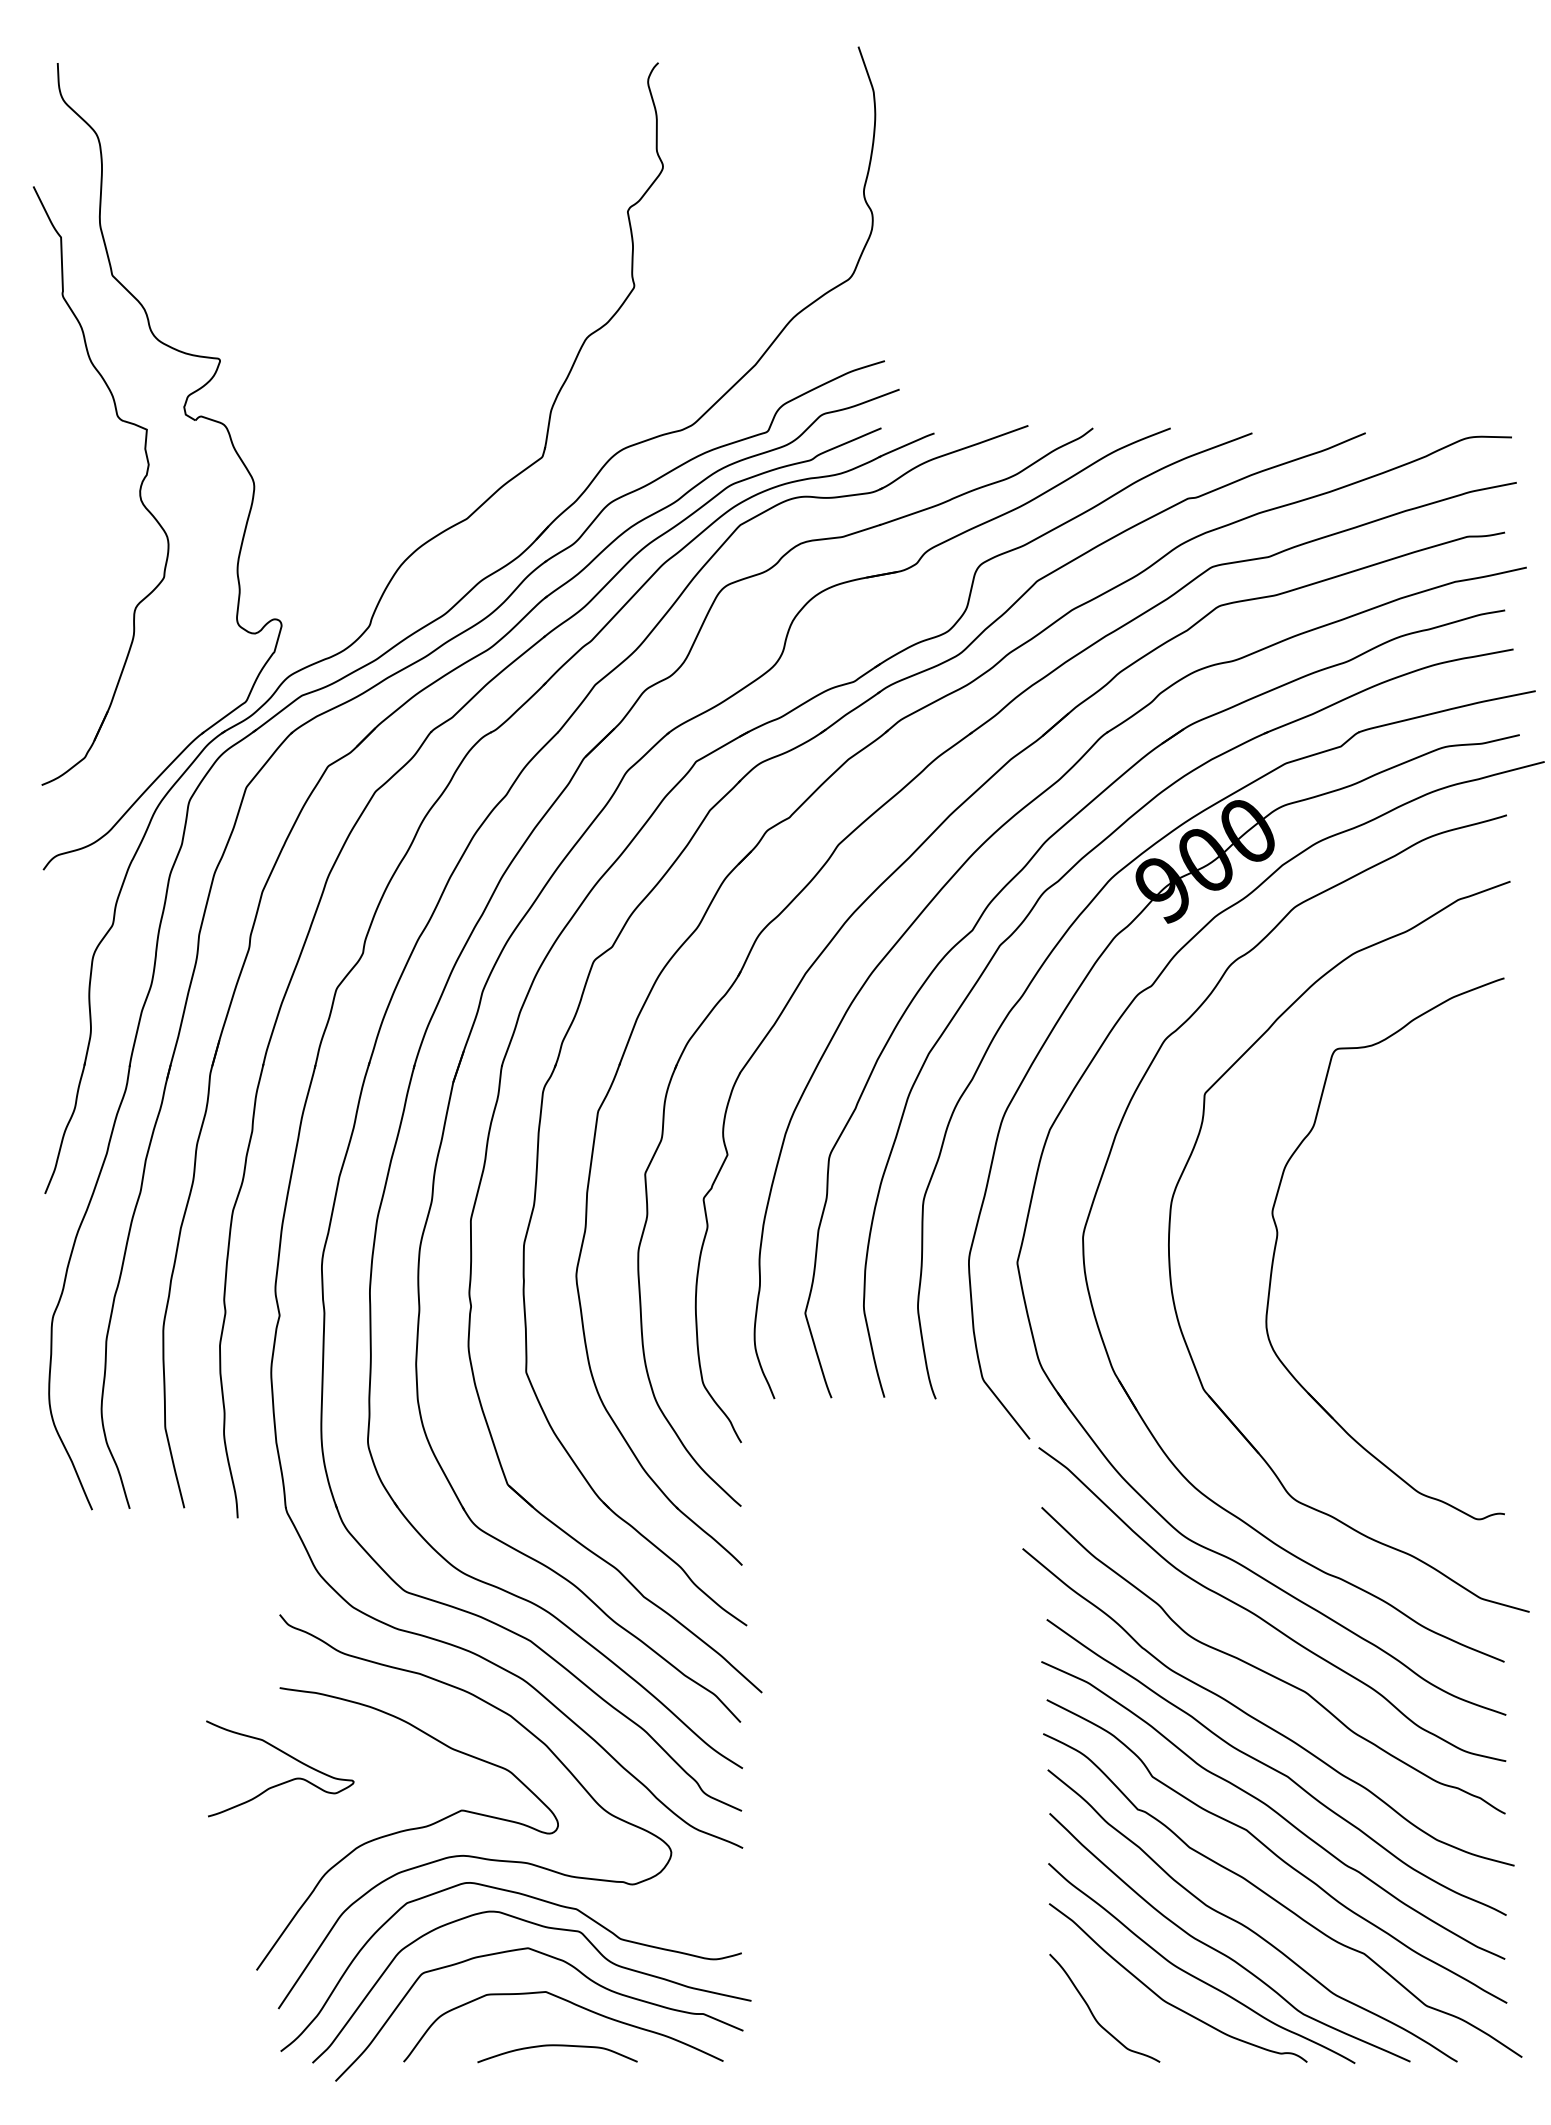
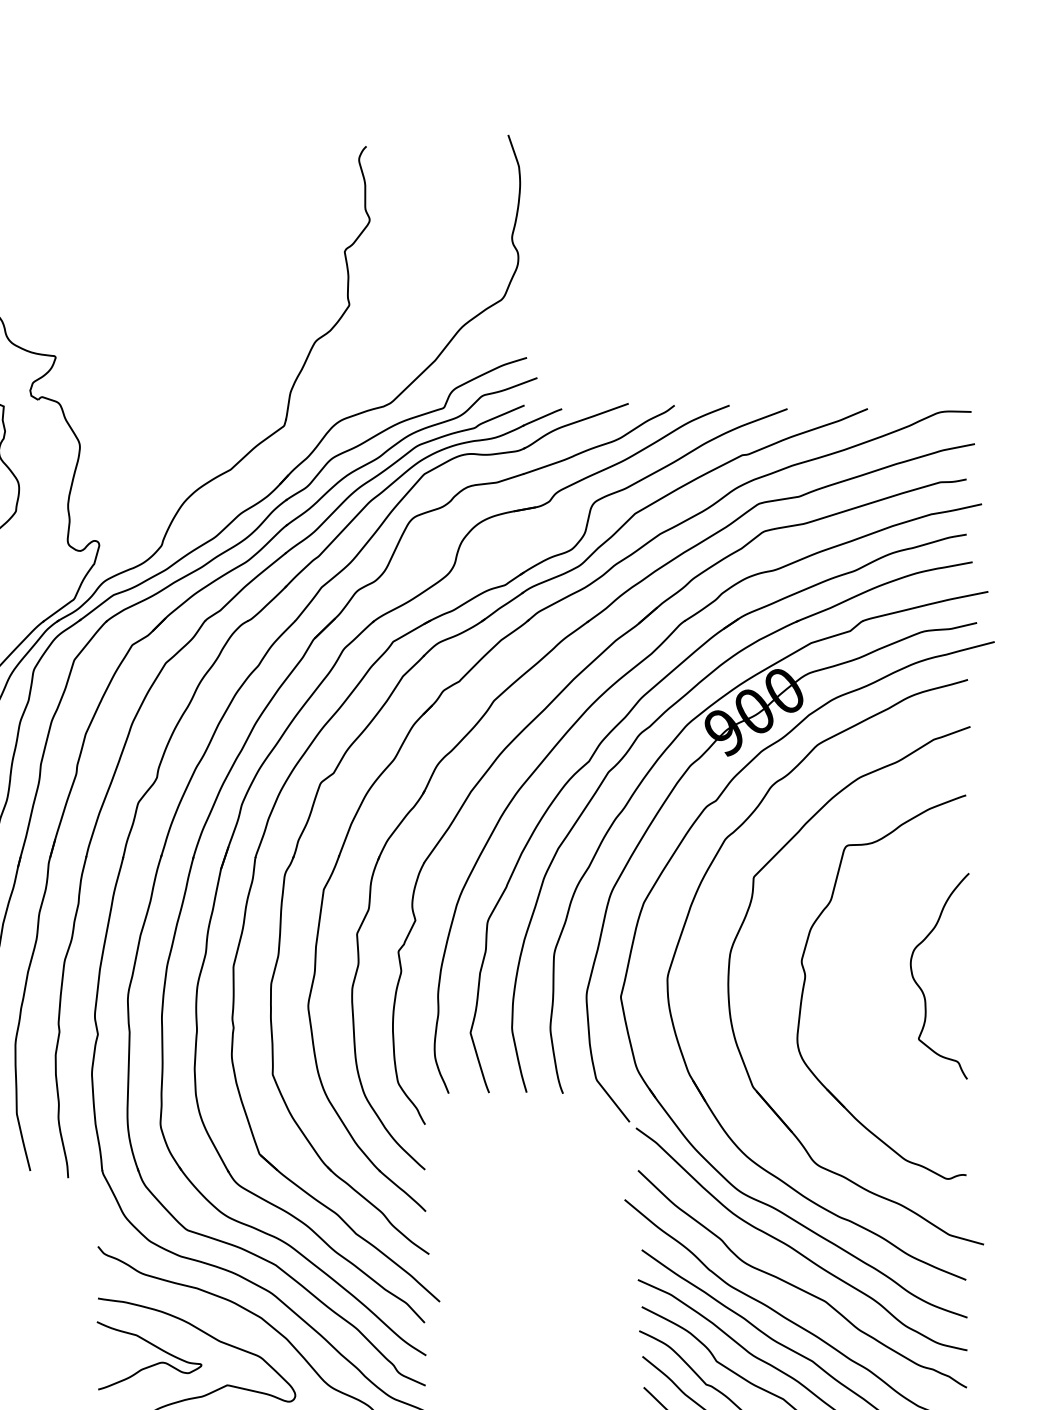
curve: (1440, 1249) -> (920, 987), added
curve: (284, 1781) -> (152, 1364), moved

